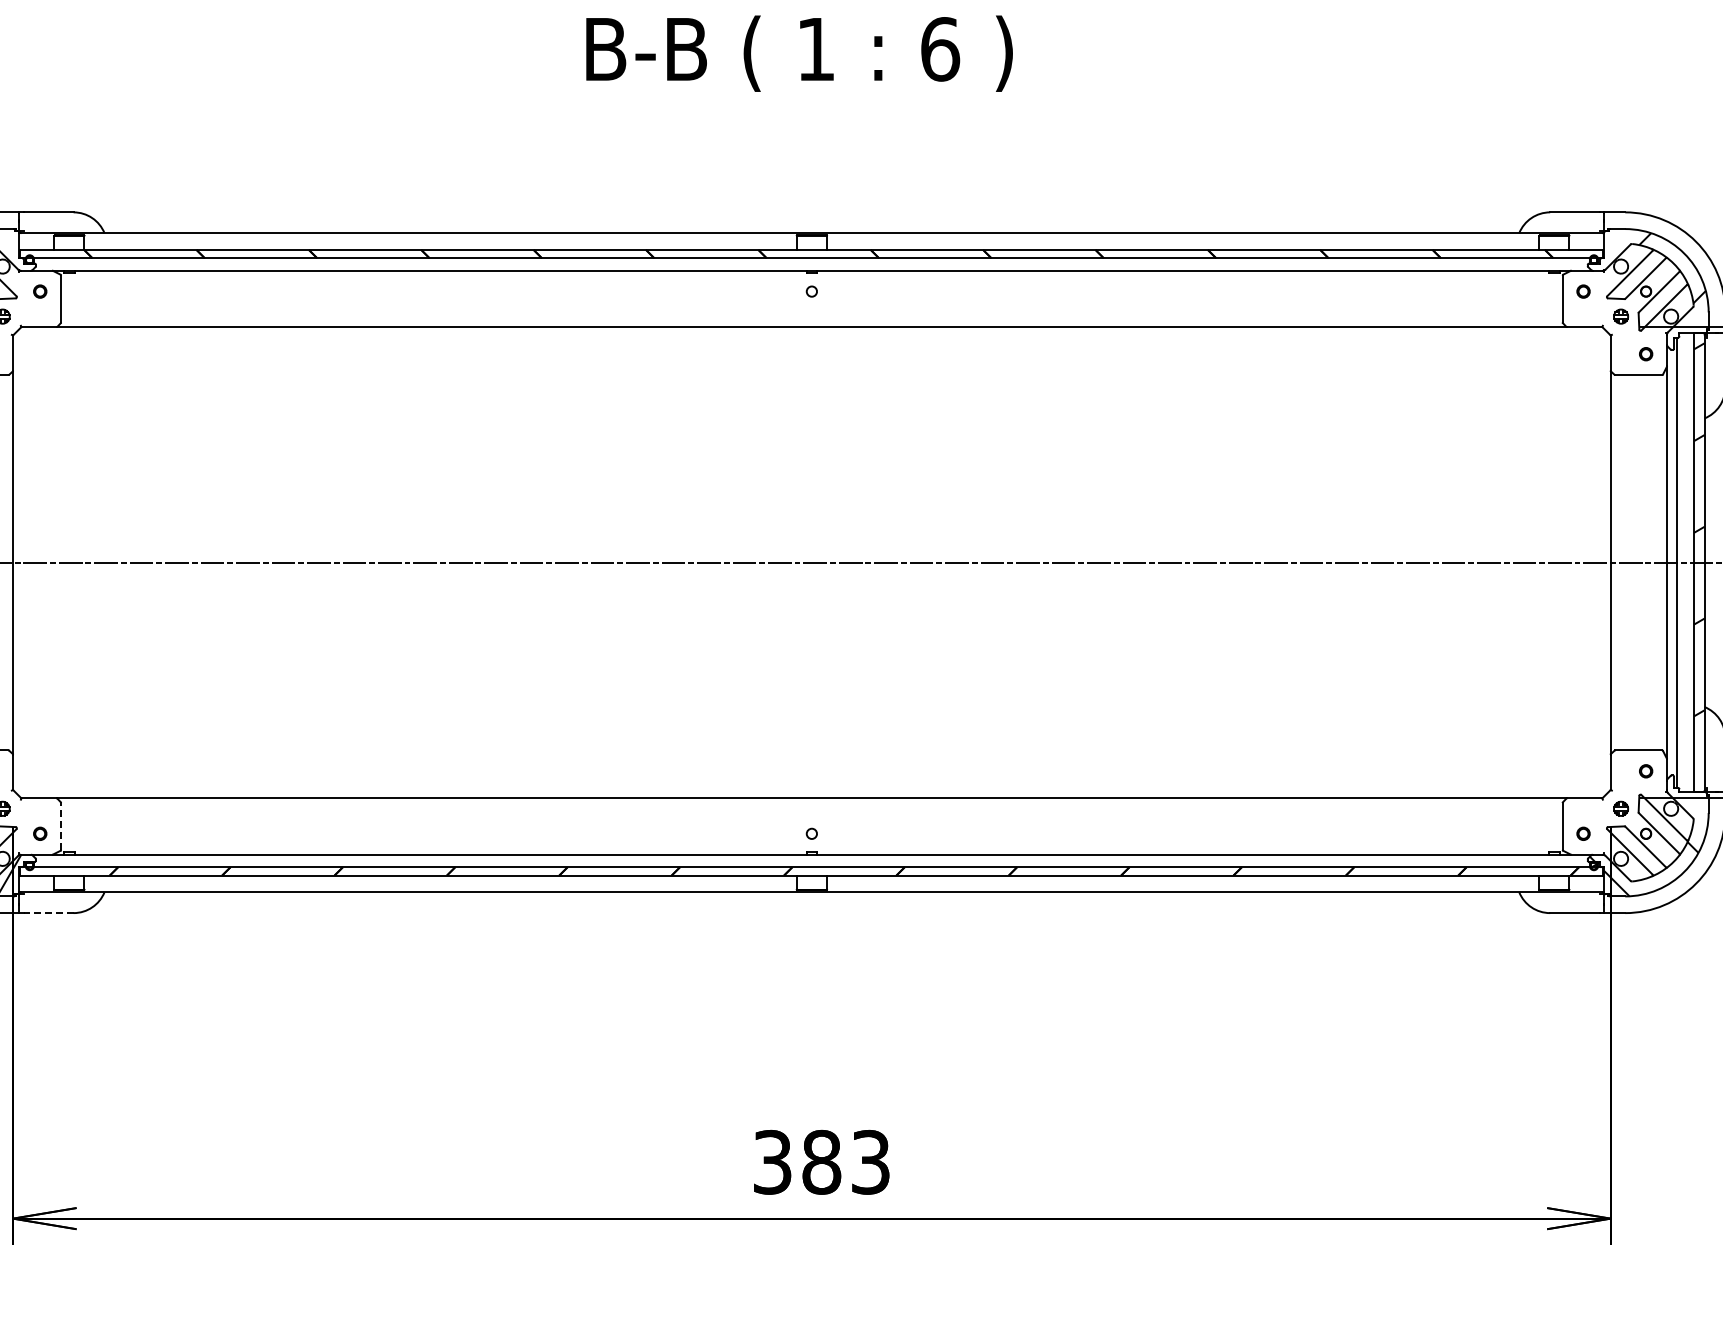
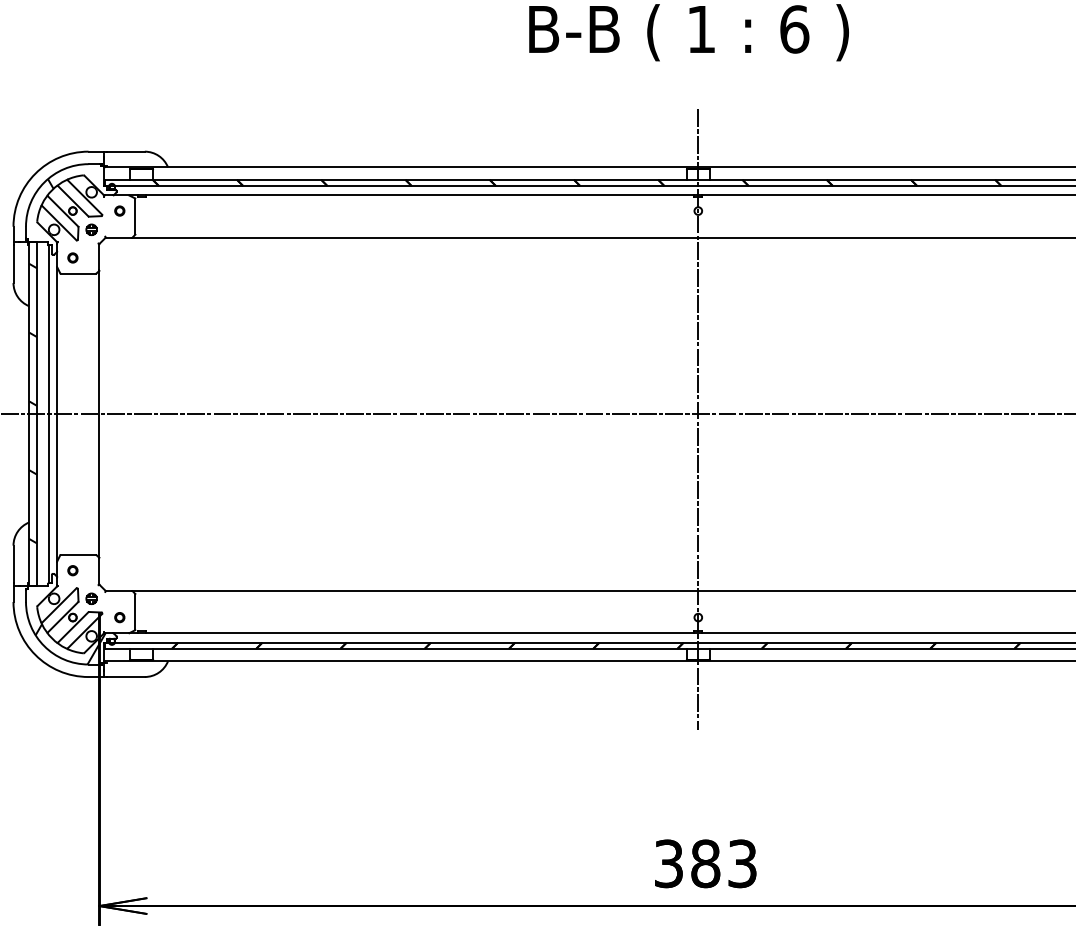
line: (811, 569) -> (698, 419), added
line: (61, 825) -> (135, 611), dashed -> solid
line: (48, 913) -> (126, 677), dashed -> solid

